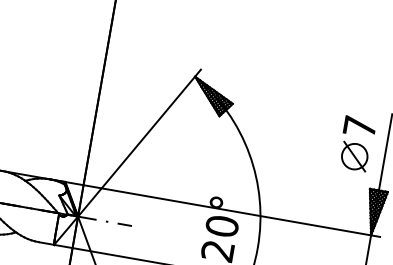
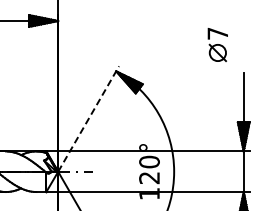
line: (139, 143) -> (88, 119), solid -> dashed
part: (356, 143) -> (217, 44), moved

